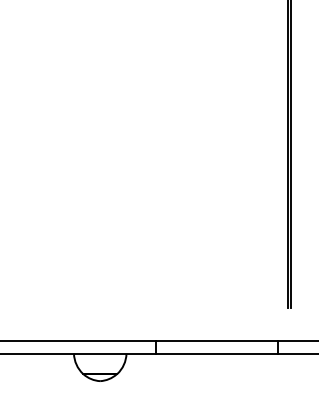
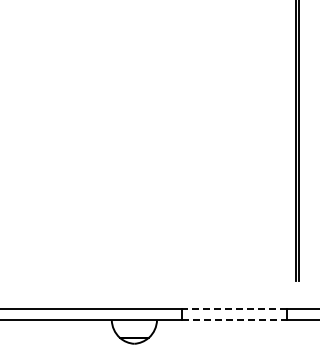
line: (216, 340) -> (234, 308), solid -> dashed
line: (217, 354) -> (235, 320), solid -> dashed

